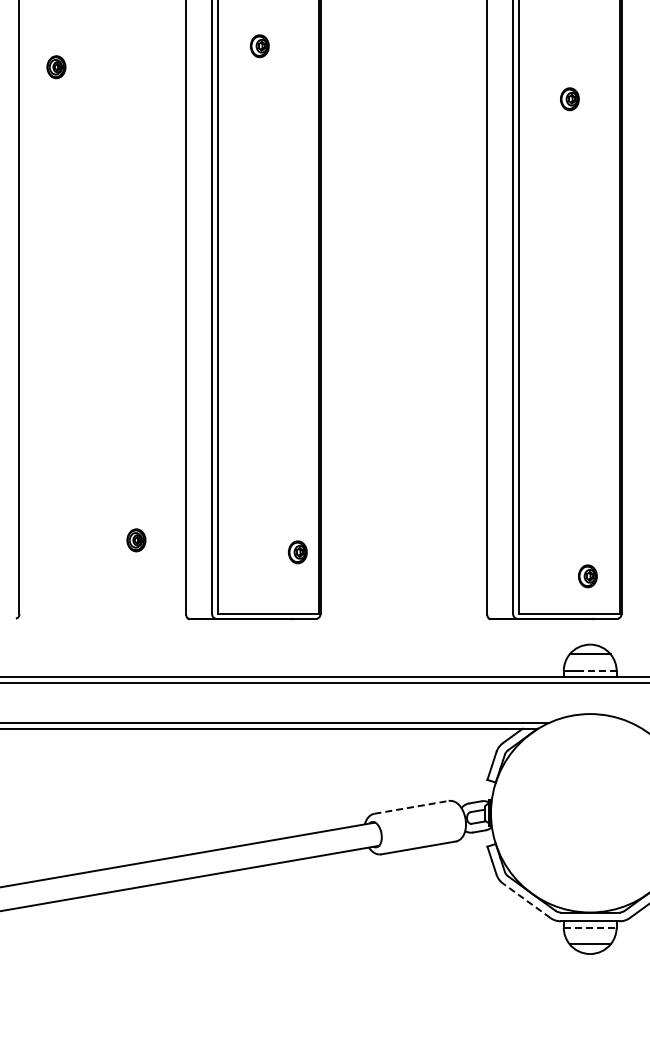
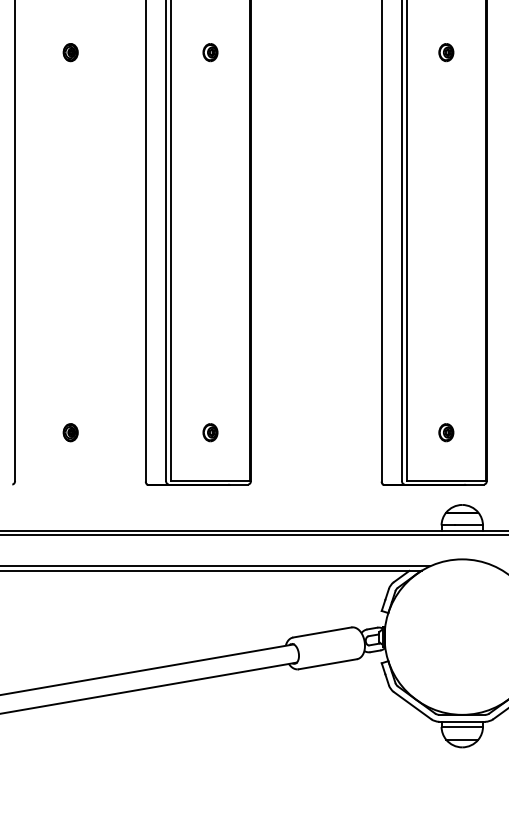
part: (259, 46) -> (210, 52), moved
part: (56, 67) -> (70, 52), moved
part: (569, 99) -> (446, 52), moved
part: (136, 540) -> (70, 432), moved
part: (297, 552) -> (210, 432), moved
part: (587, 576) -> (446, 432), moved
line: (598, 670) -> (468, 525), dashed -> solid
line: (411, 807) -> (322, 632), dashed -> solid
line: (526, 900) -> (412, 705), dashed -> solid
line: (590, 927) -> (462, 726), dashed -> solid

